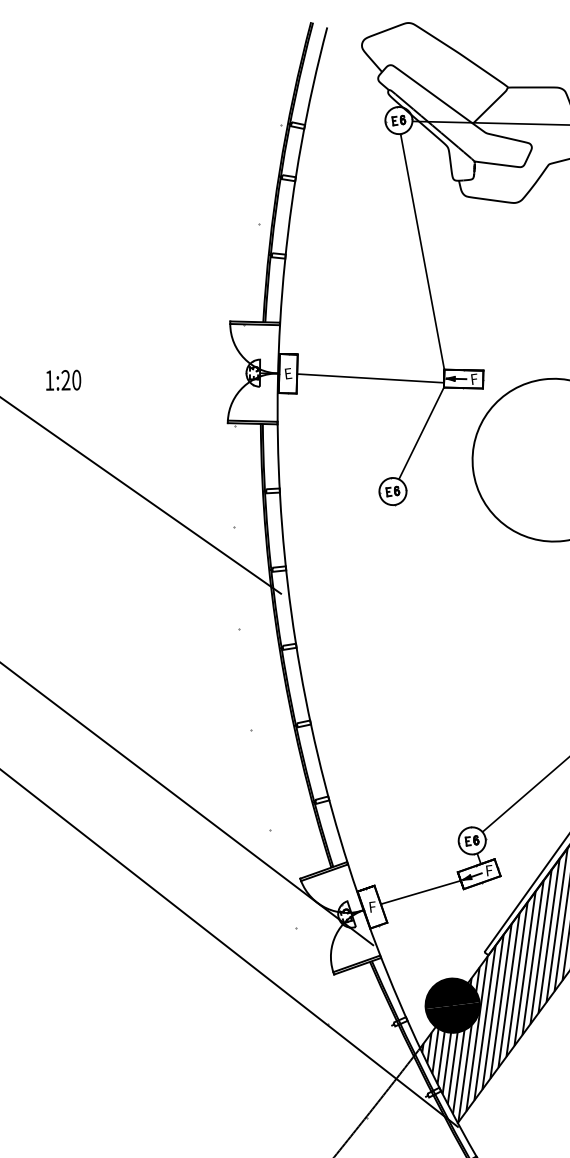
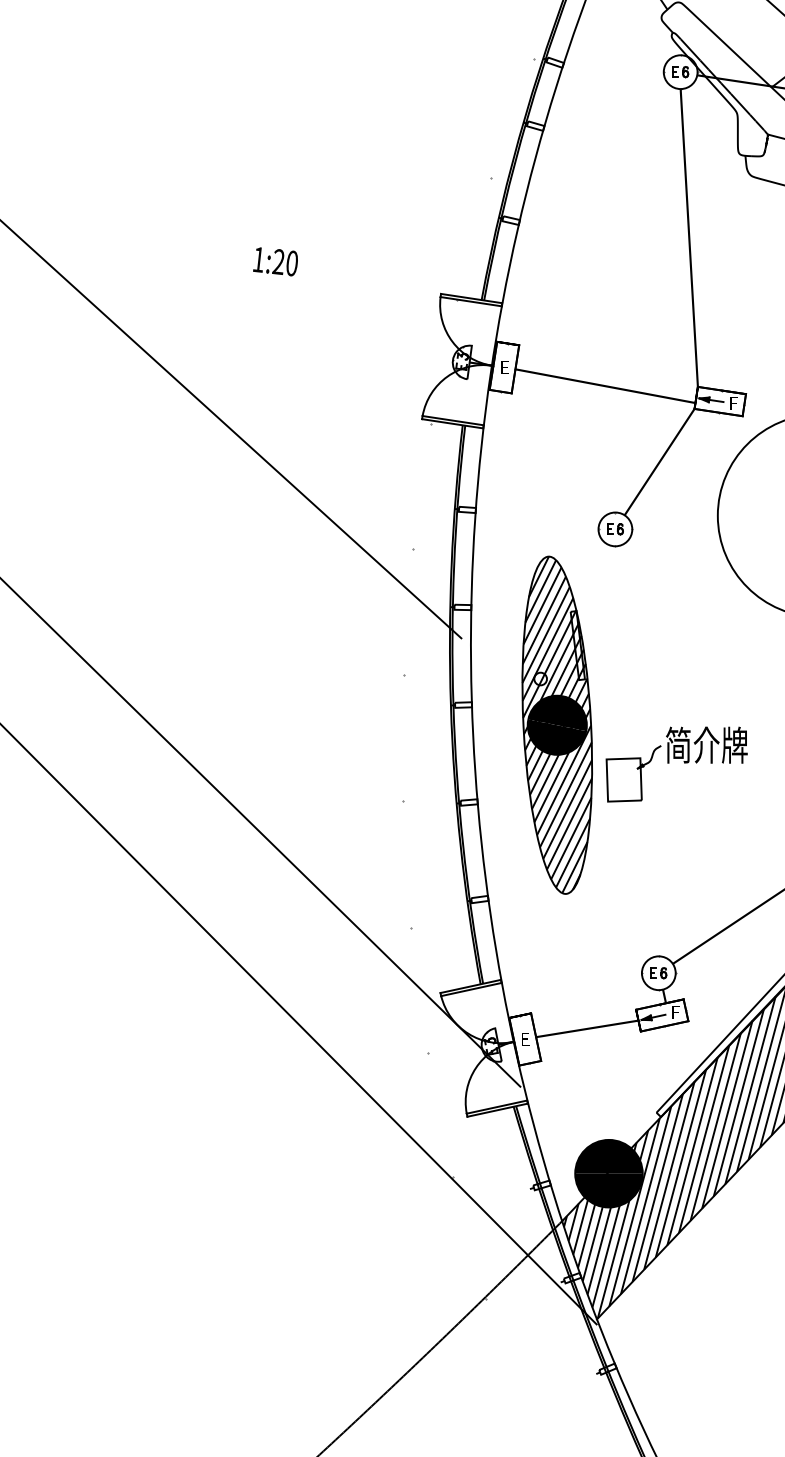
text: (63, 380) -> (275, 261), moved
part: (365, 652) -> (556, 724), added
part: (465, 672) -> (676, 764), added
text: (373, 907) -> (526, 1039), F -> E

